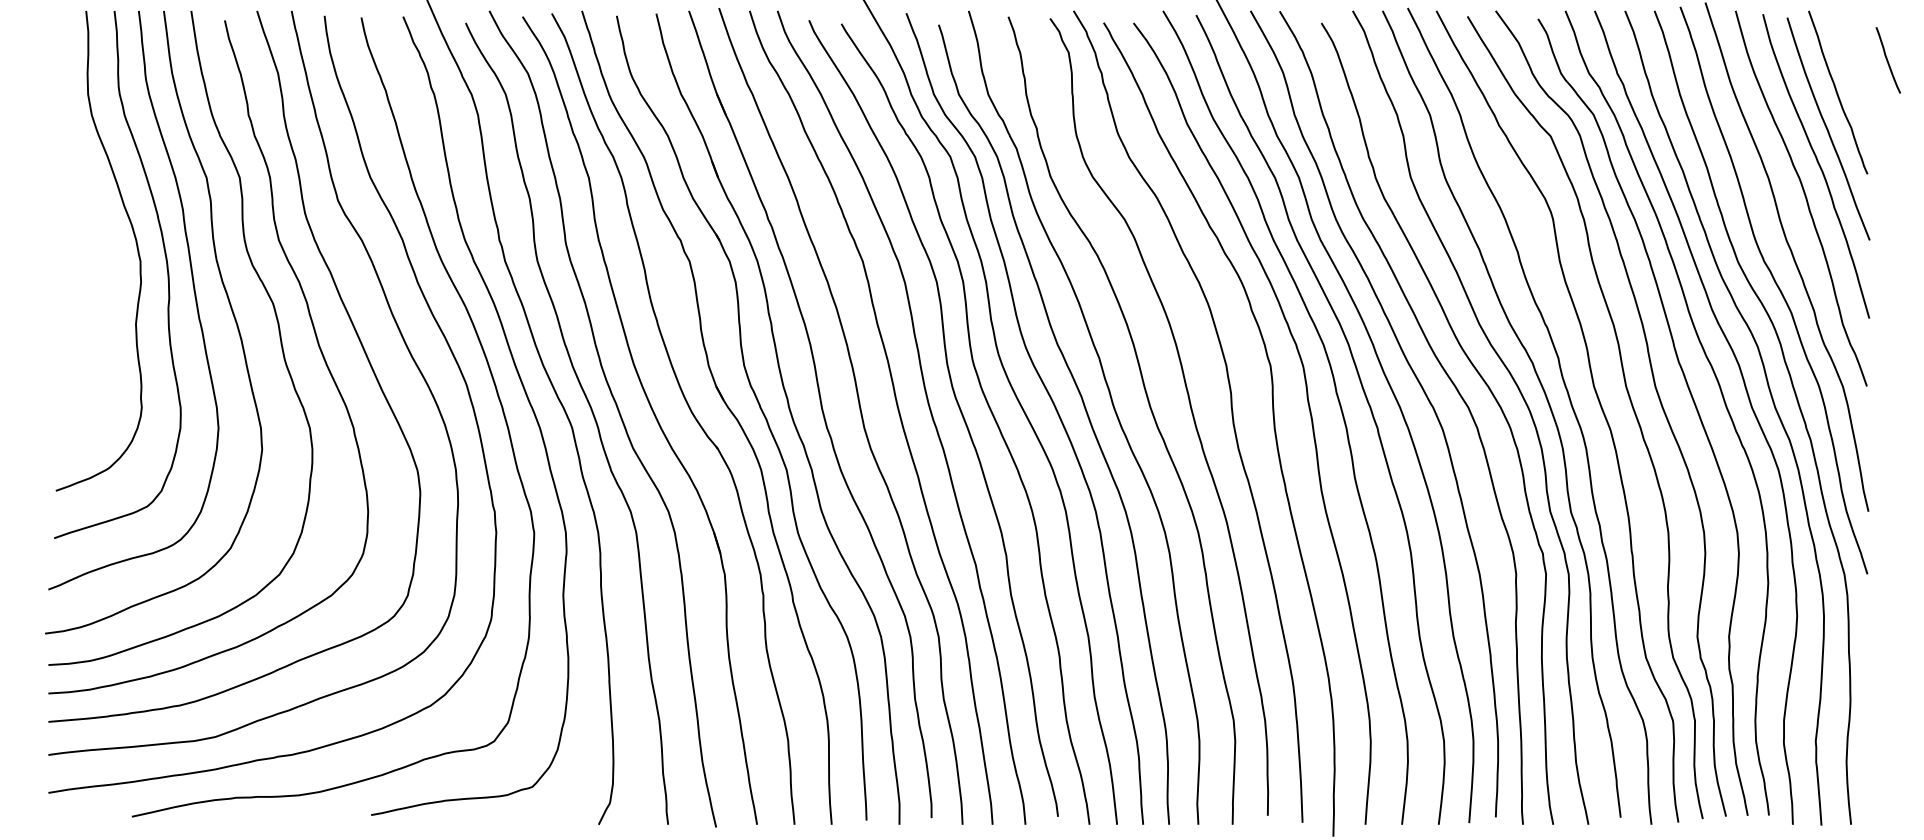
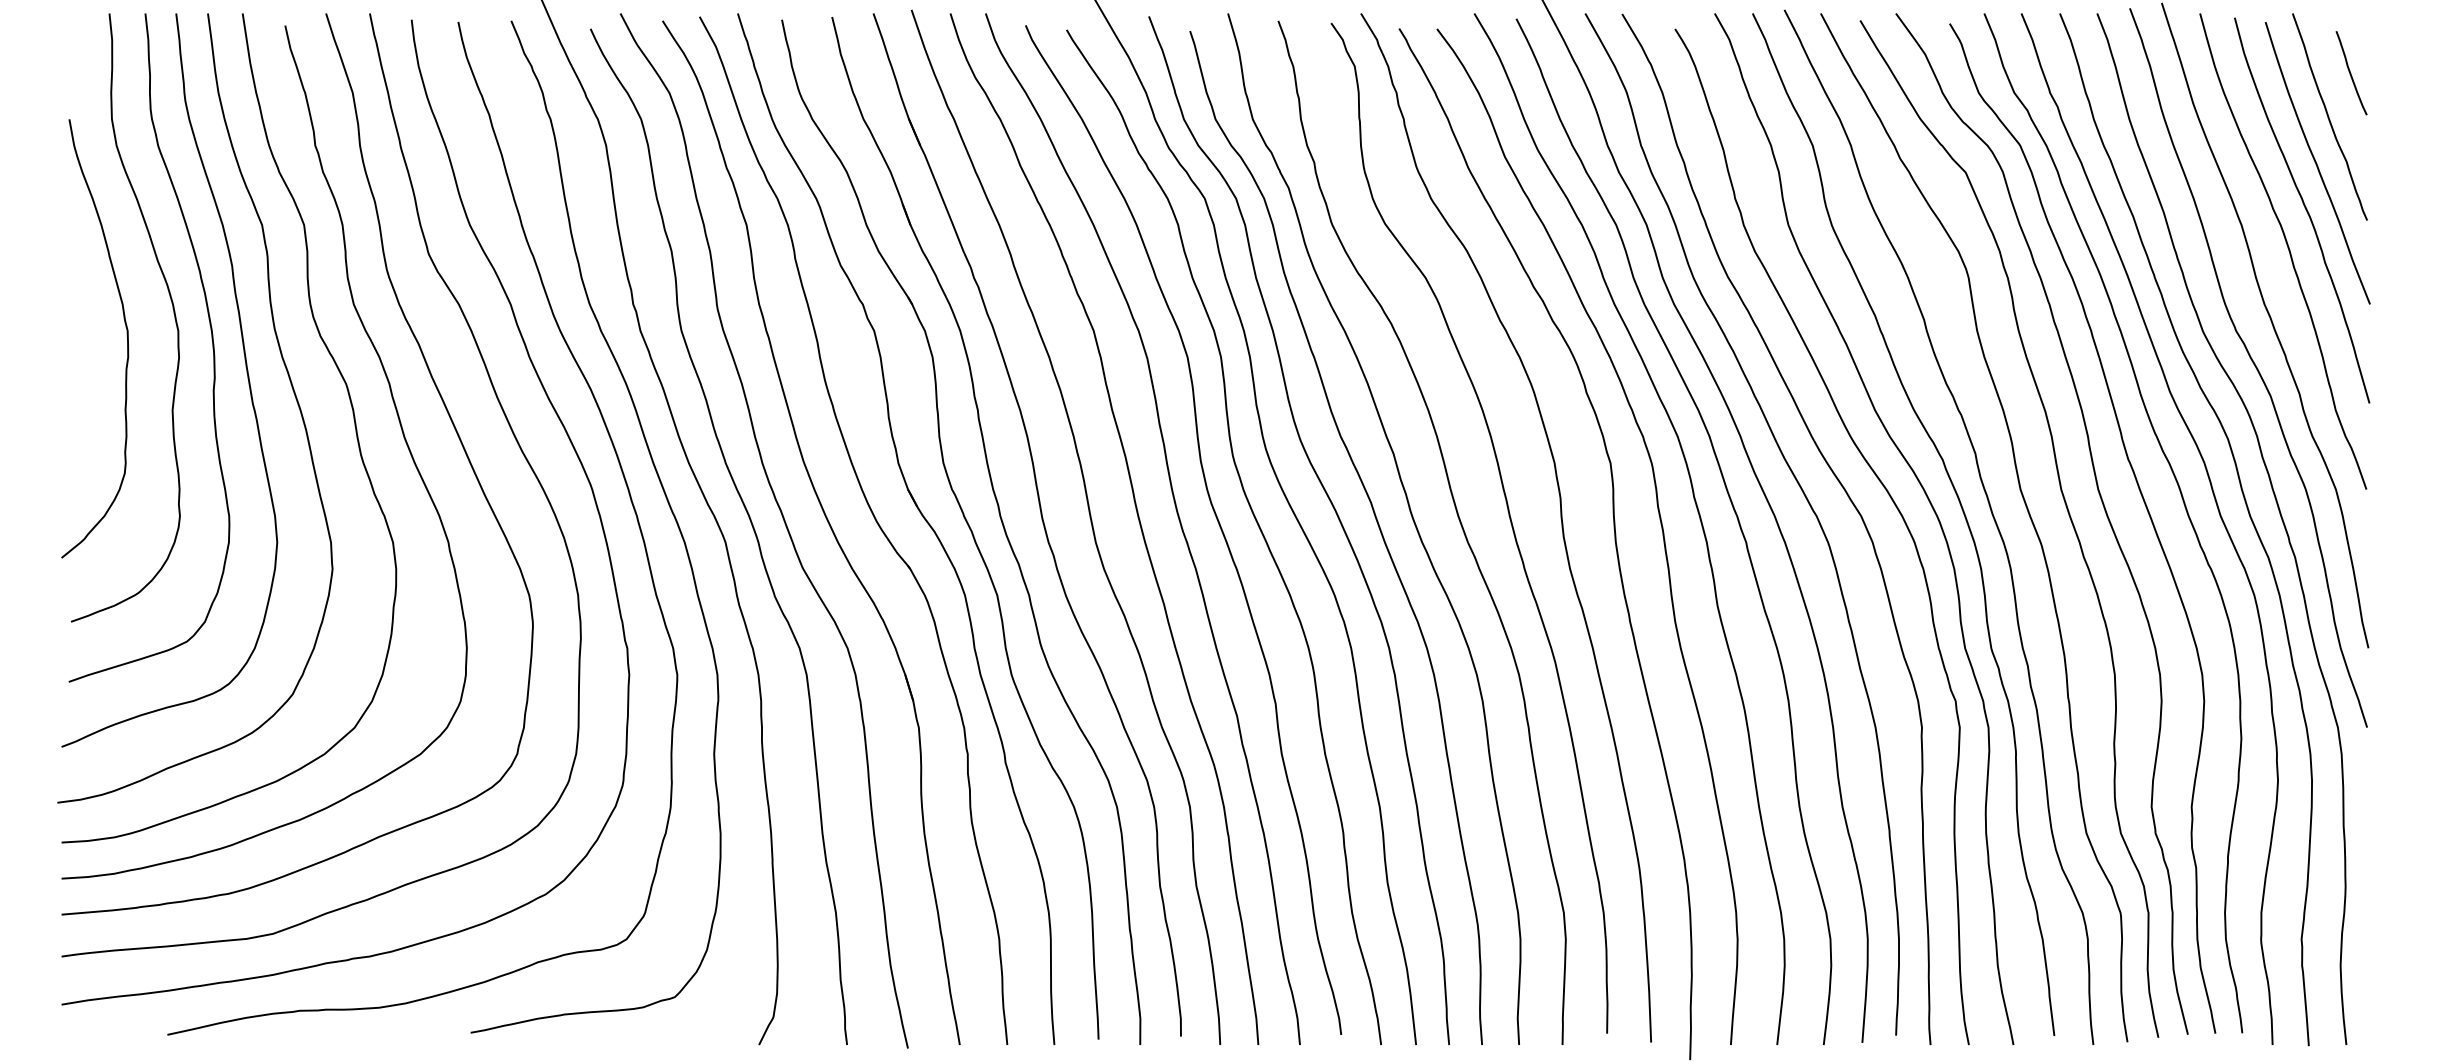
curve: (1888, 60) -> (2351, 73), moved
curve: (99, 264) -> (126, 335), added

